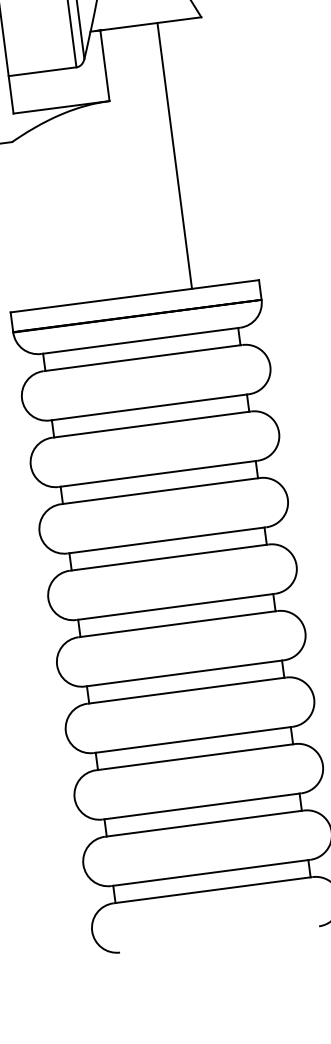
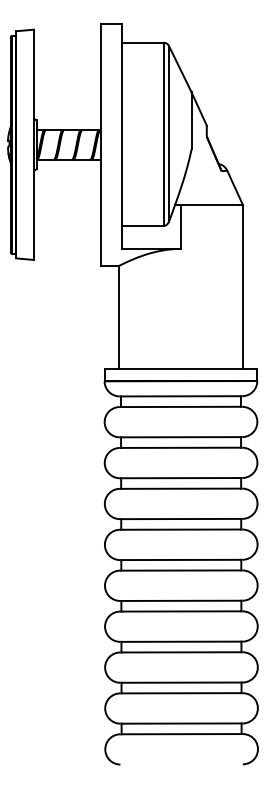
line: (175, 154) -> (243, 286), moved
line: (22, 225) -> (118, 317), added

